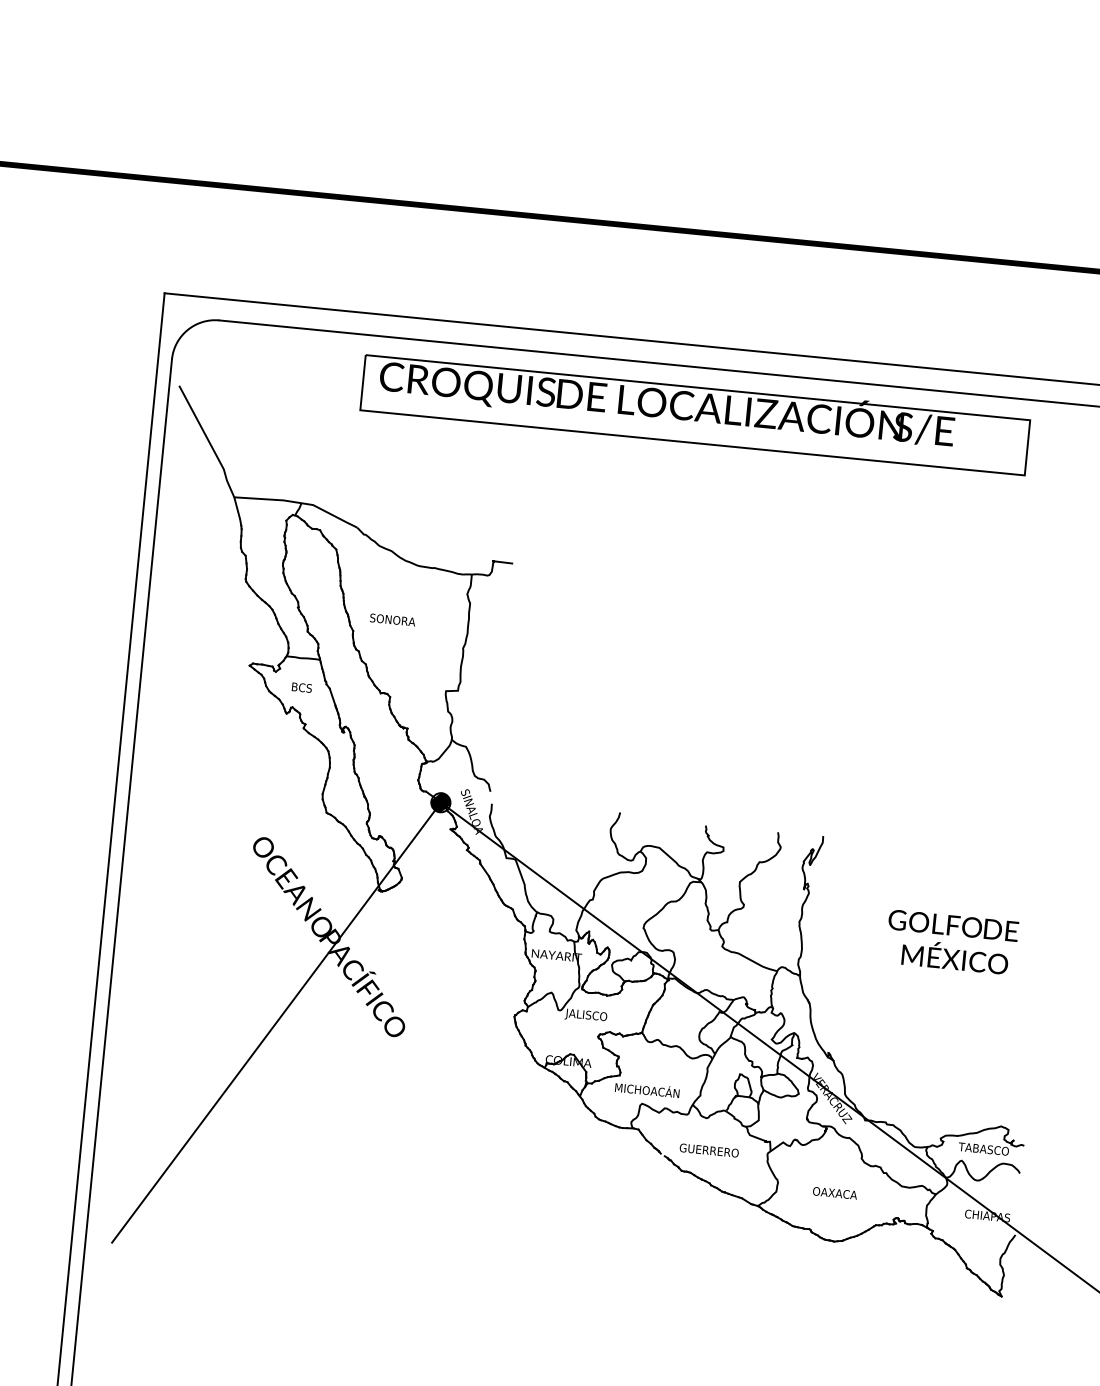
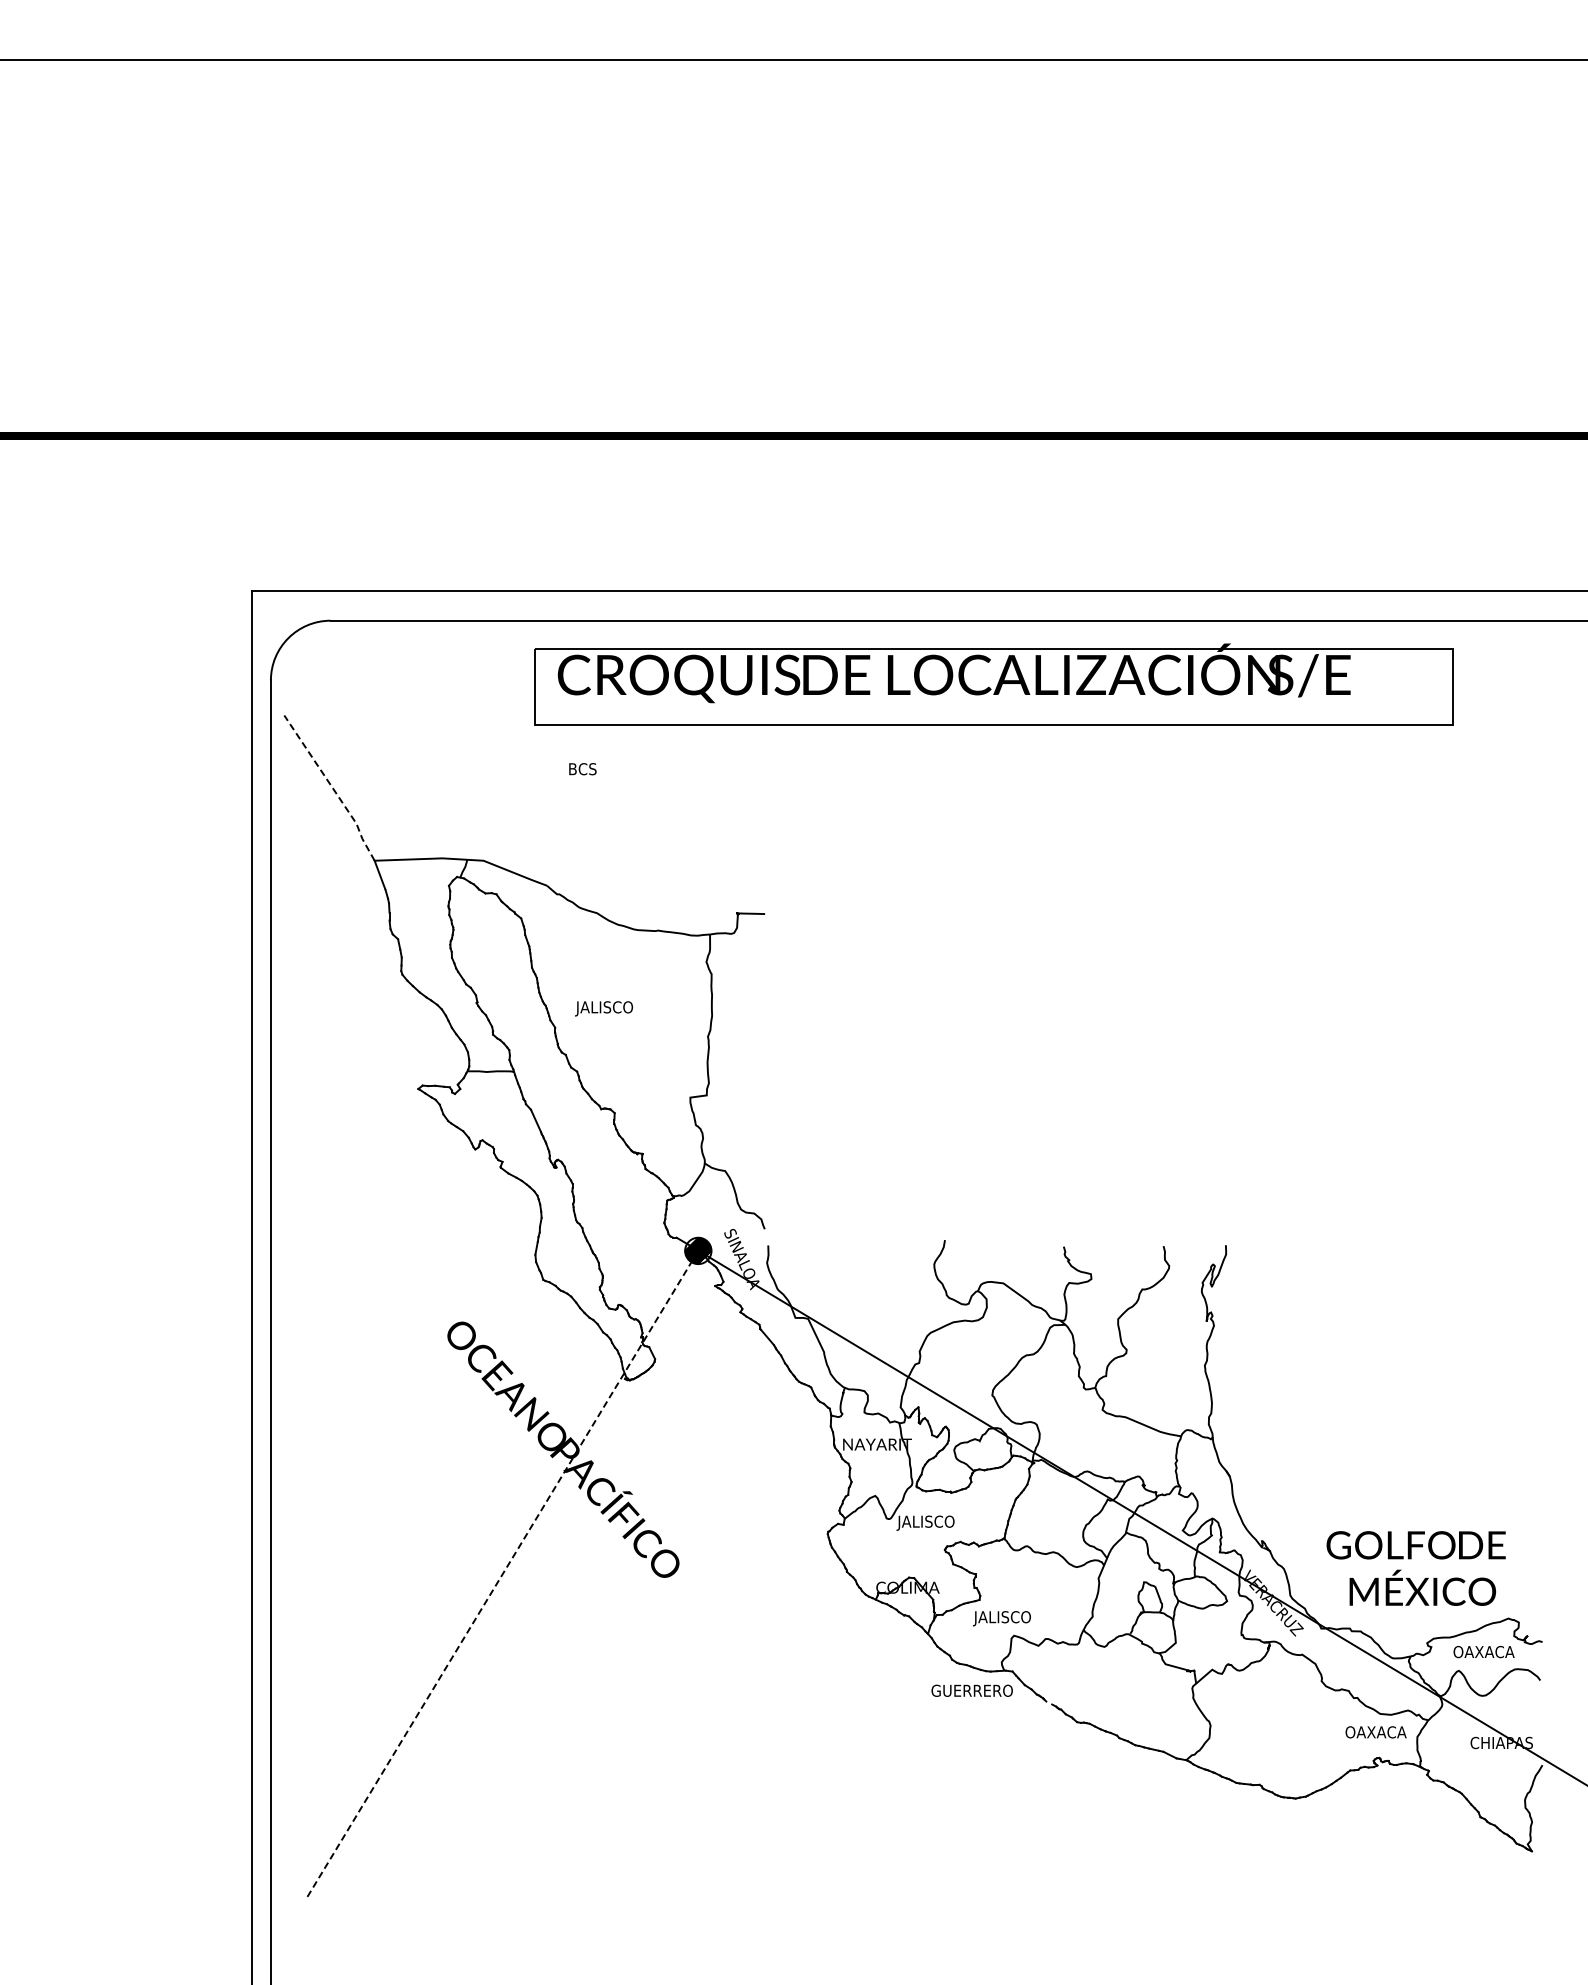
line: (208, 442) -> (332, 788), solid -> dashed
text: (392, 620) -> (607, 1008), SONORA -> JALISCO
text: (301, 687) -> (582, 769), moved
text: (951, 942) -> (1415, 1568), moved
line: (276, 1022) -> (502, 1573), solid -> dashed
text: (646, 1090) -> (1018, 1617), MICHOACÁN -> JALISCO
text: (983, 1148) -> (1487, 1651), TABASCO -> OAXACA
text: (708, 1150) -> (971, 1690), moved
text: (834, 1193) -> (1375, 1732), moved

